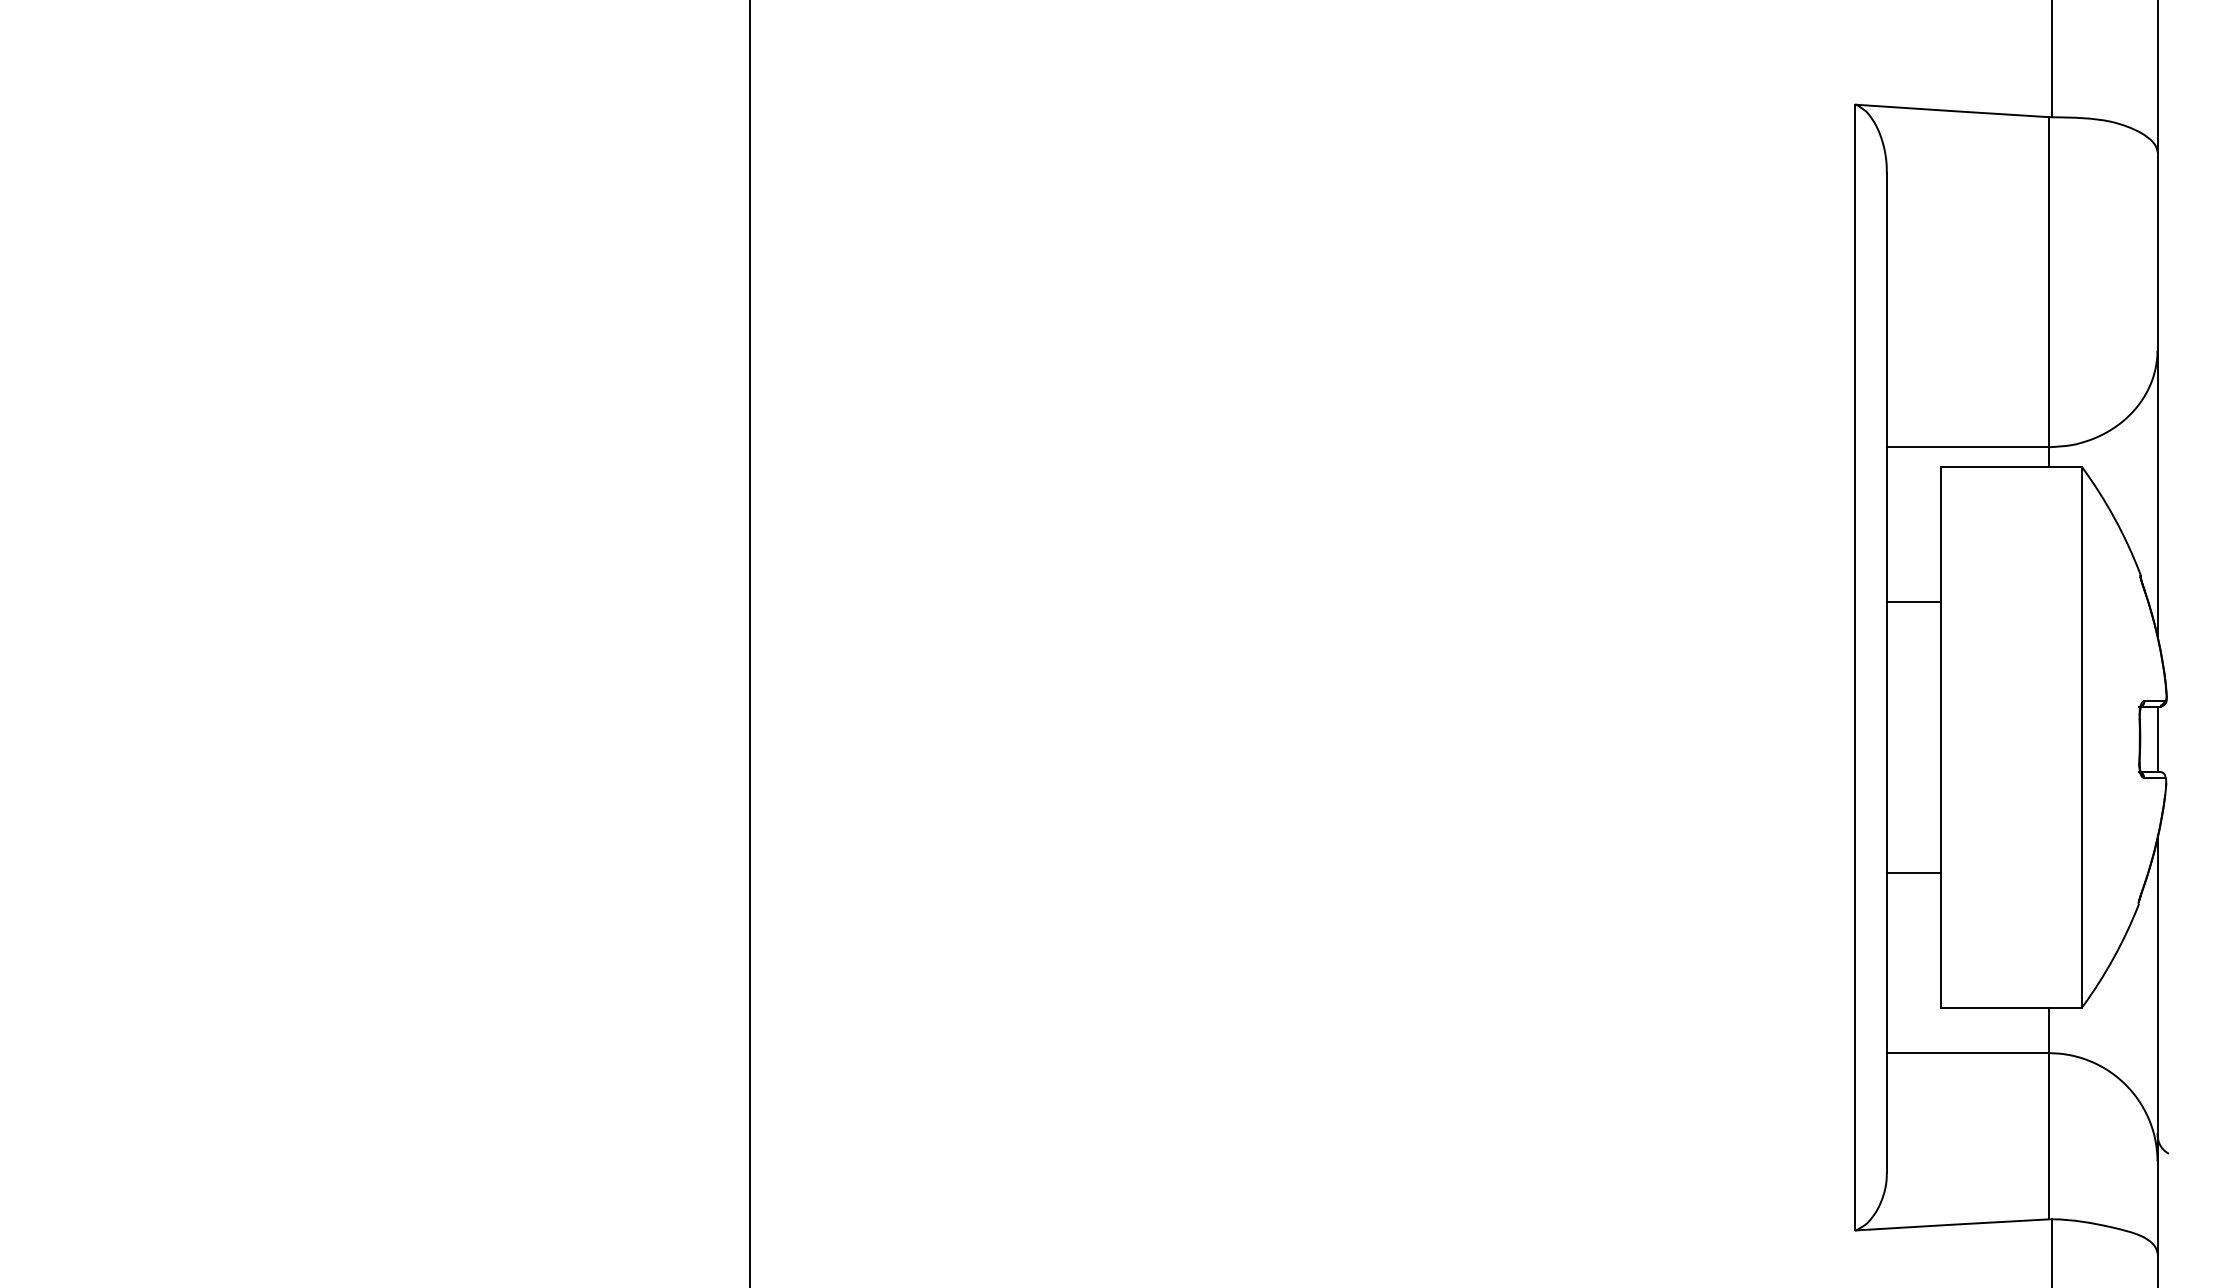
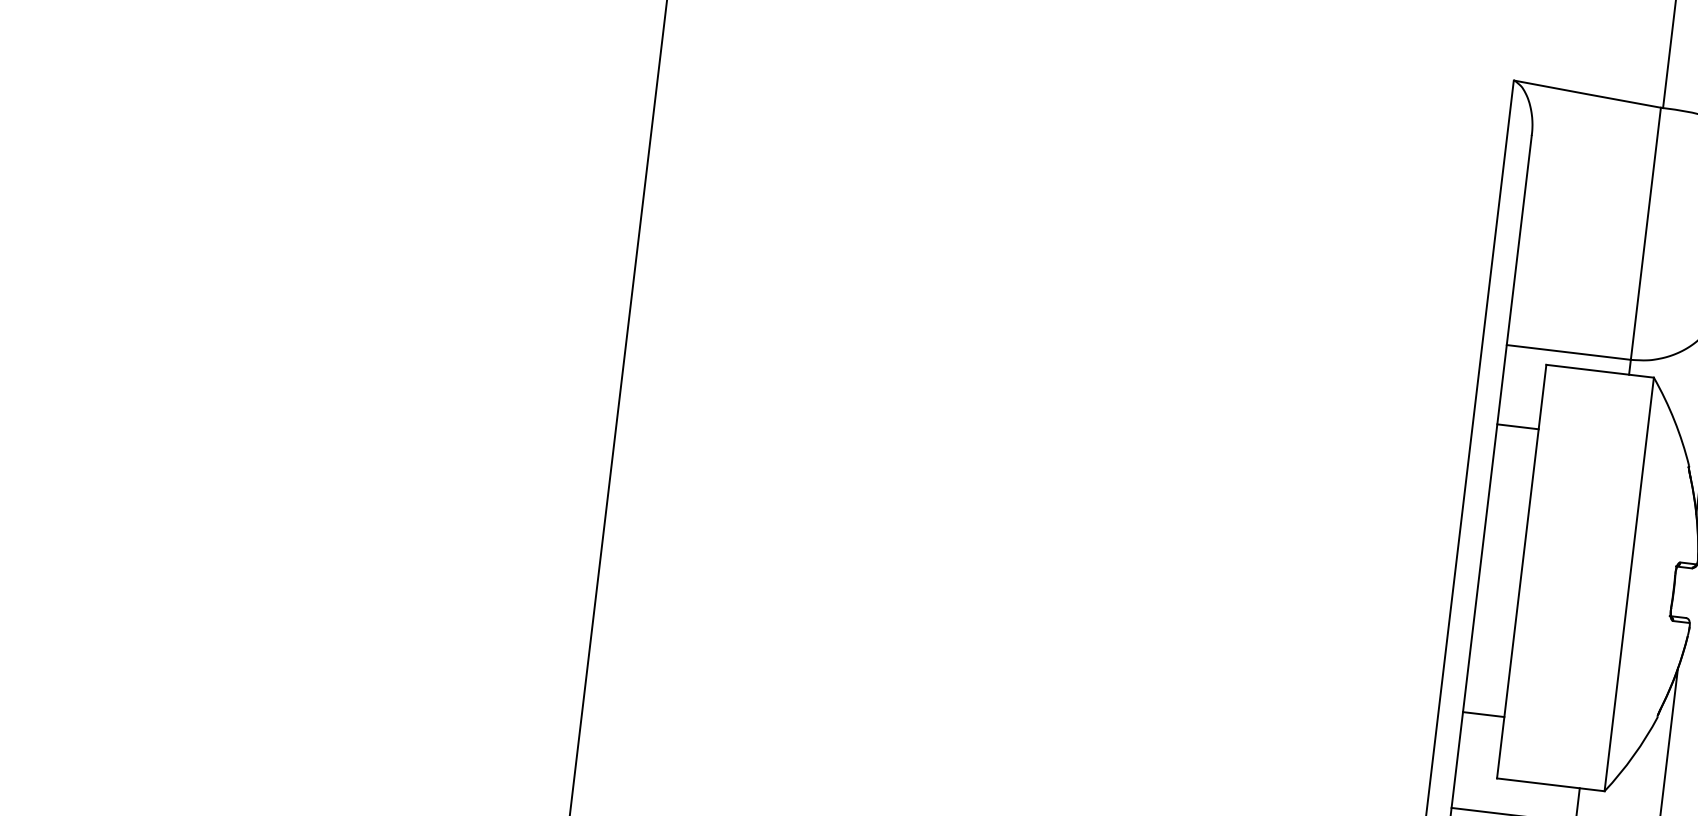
line: (1913, 602) -> (1517, 427), moved
line: (2157, 738) -> (1687, 592), removed
line: (1913, 872) -> (1483, 714), moved

